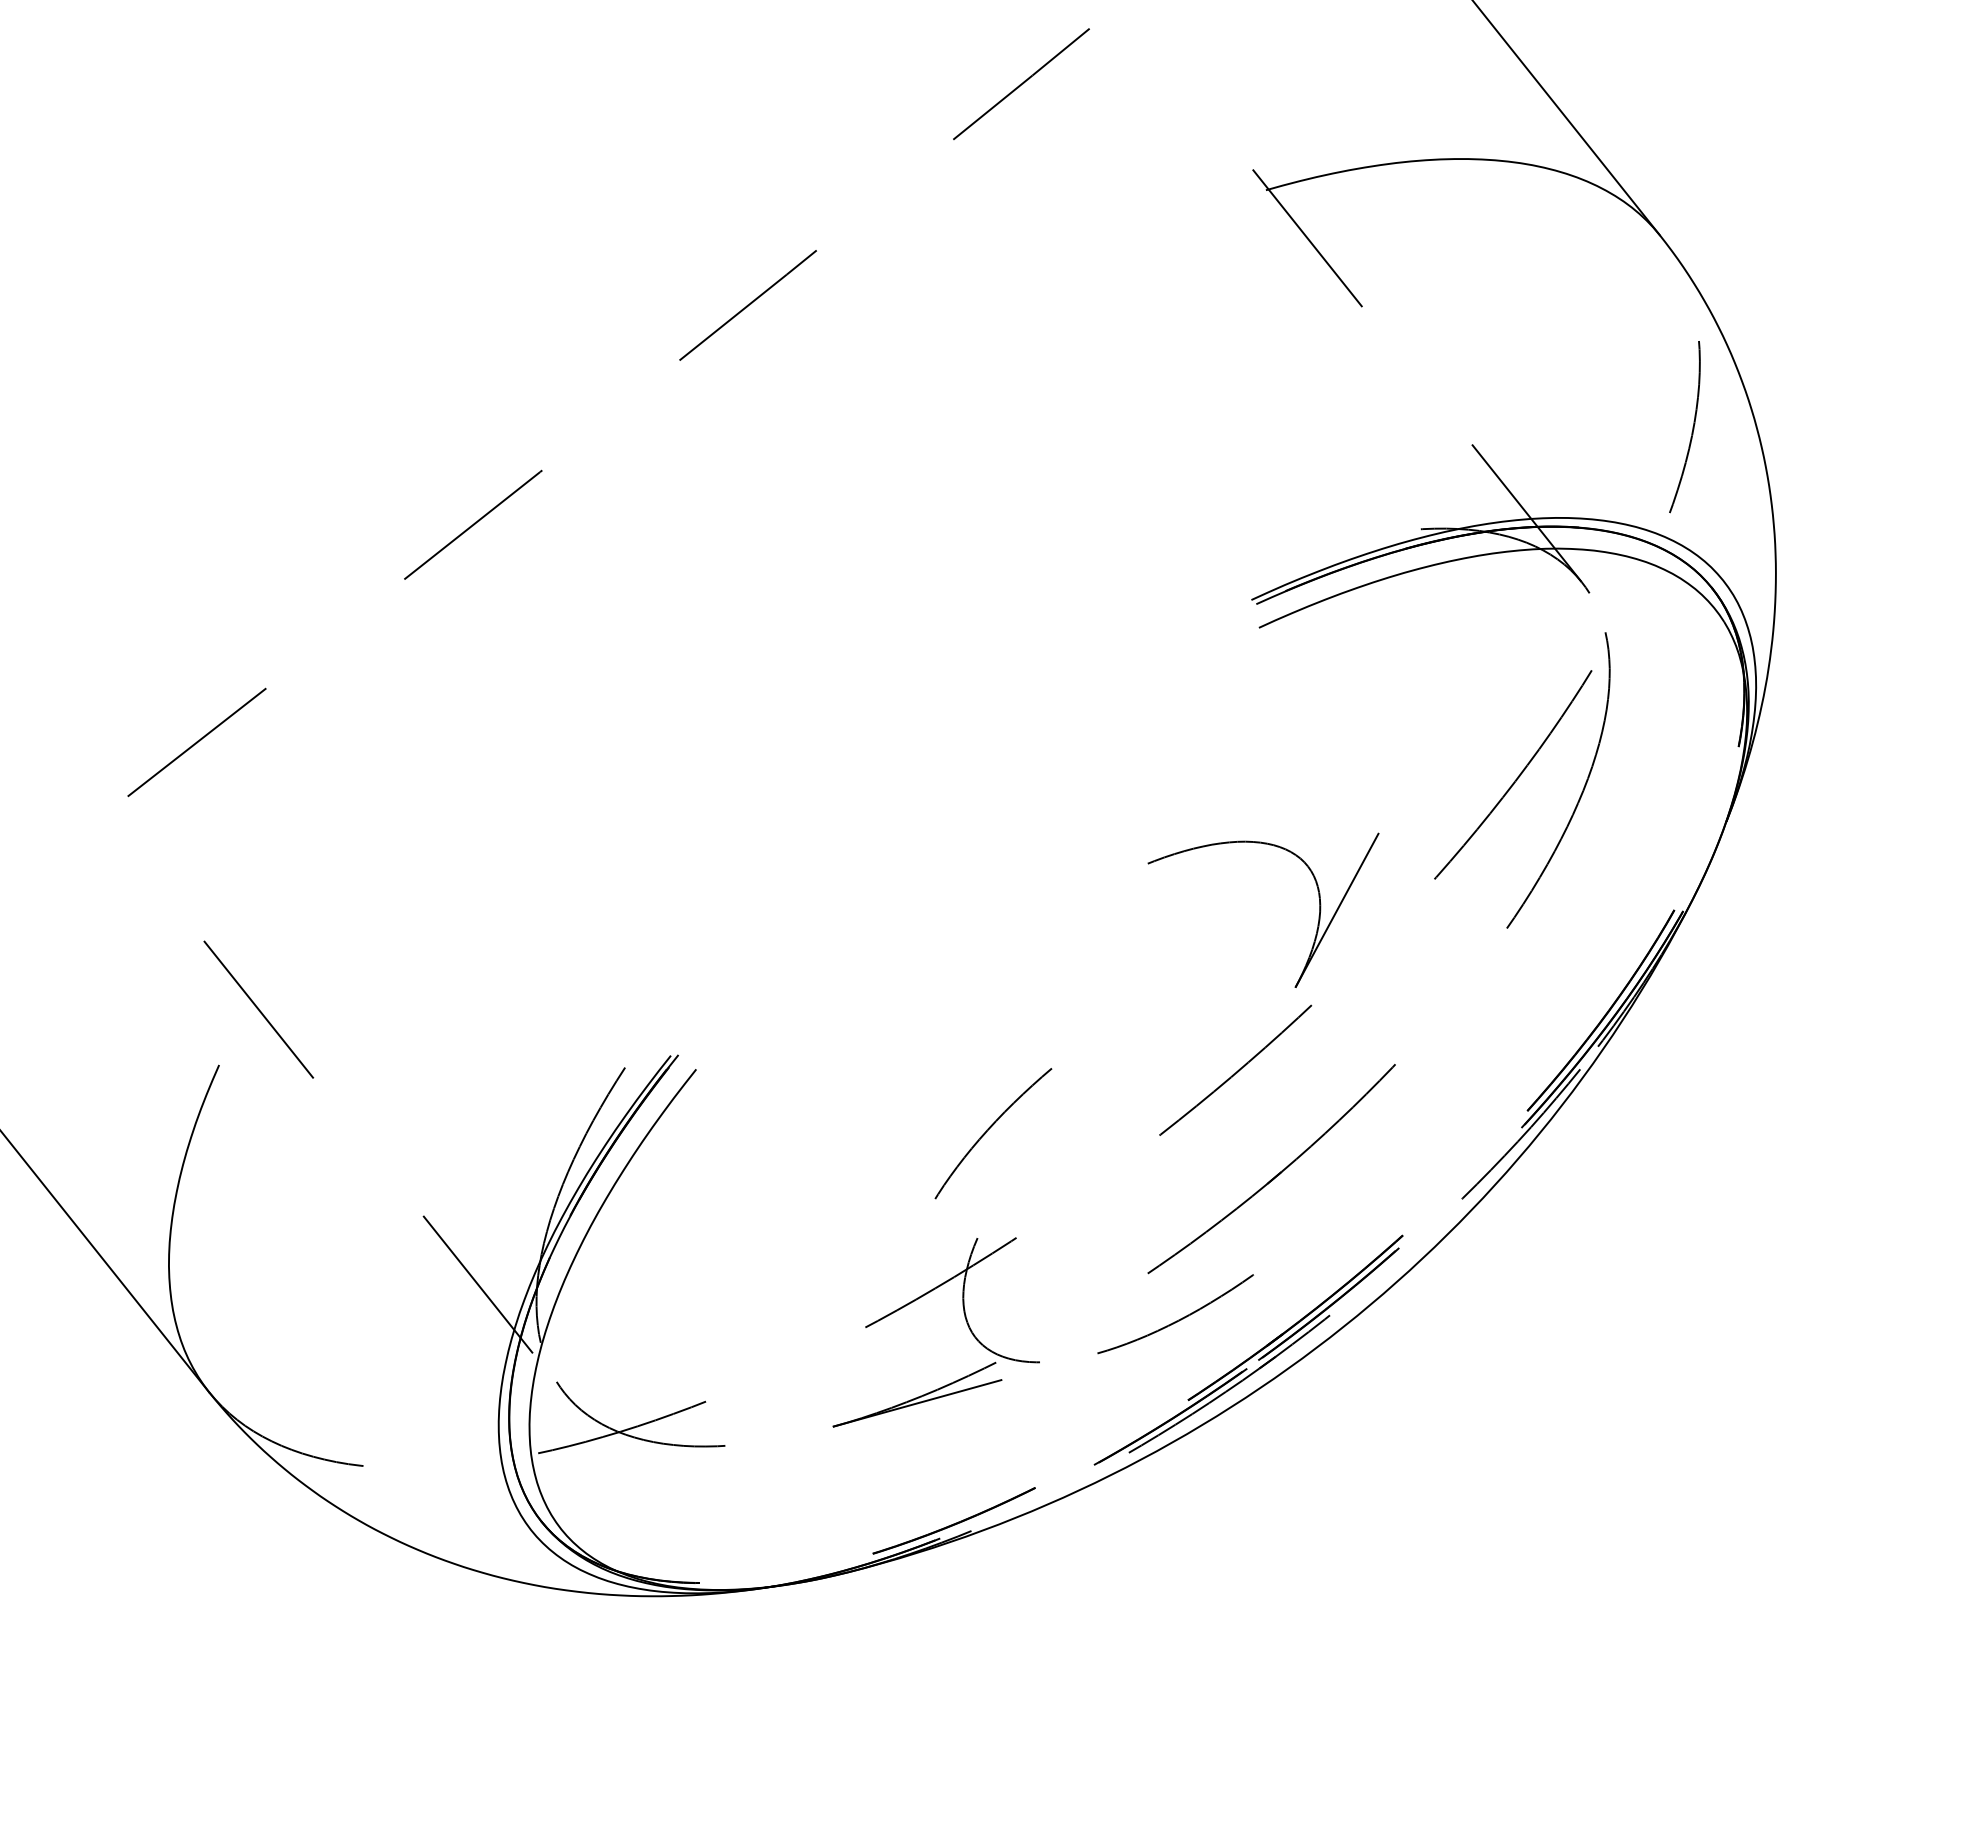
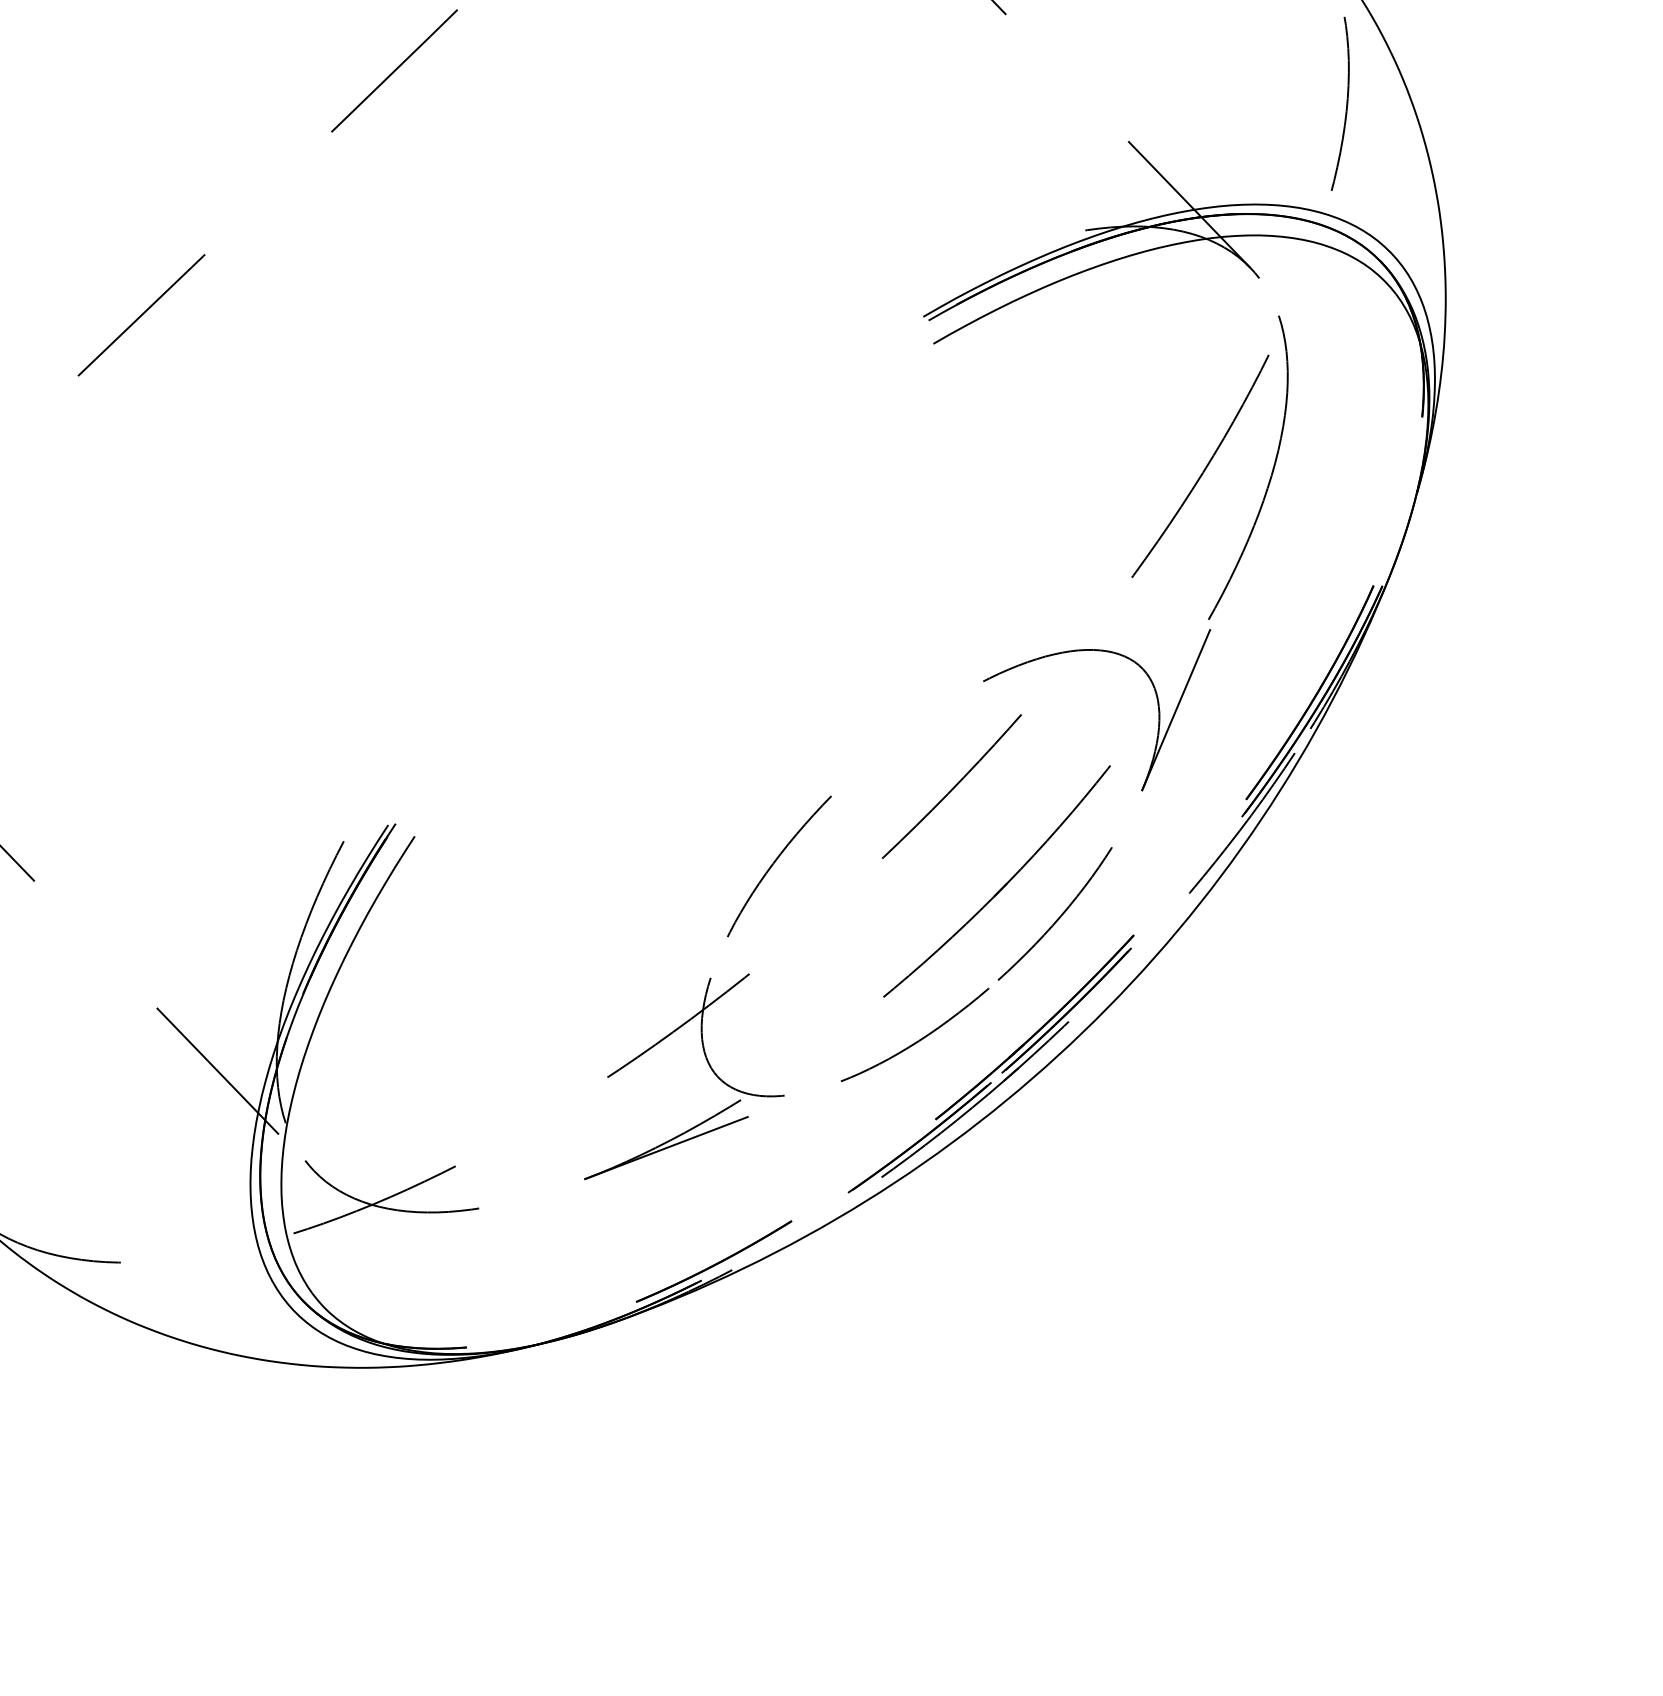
part: (1318, 915) -> (1158, 717), moved
curve: (989, 1129) -> (775, 862), moved
curve: (1330, 1209) -> (1059, 916), added

